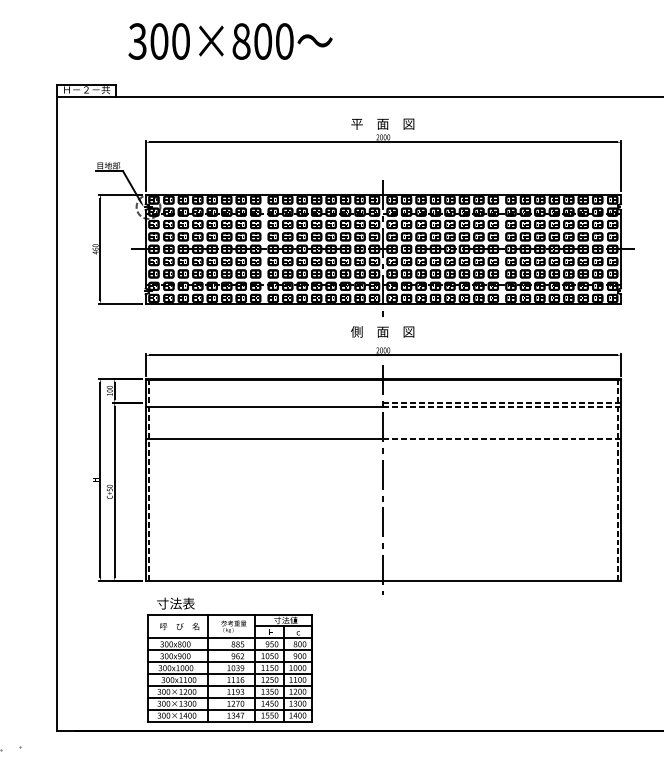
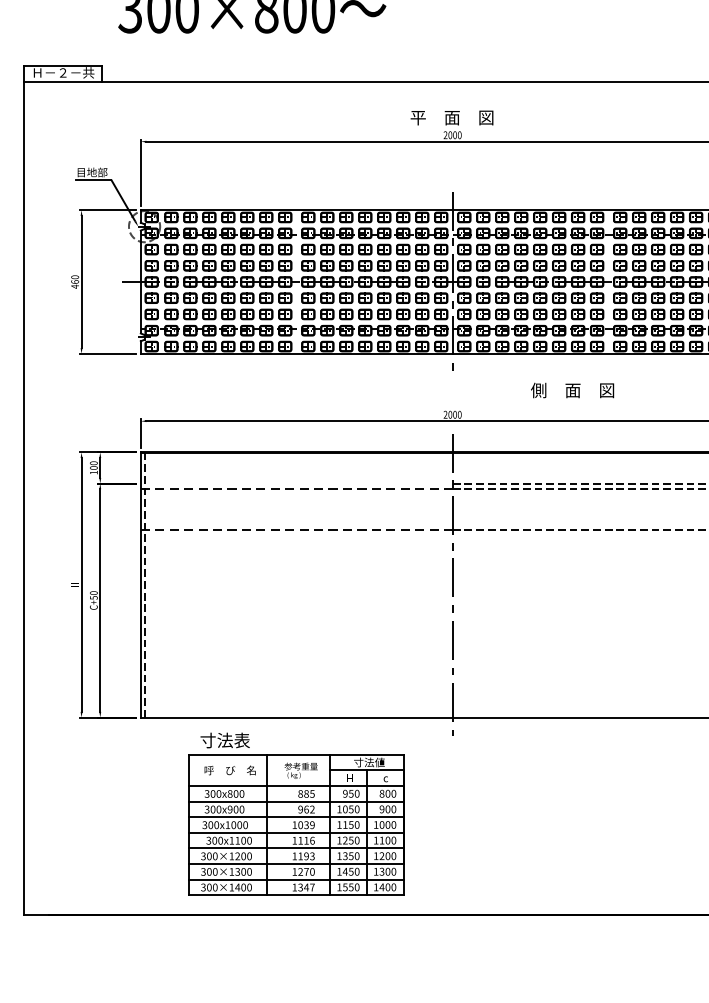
text: (382, 331) -> (572, 389), moved
line: (264, 406) -> (296, 488), solid -> dashed
line: (264, 438) -> (296, 530), solid -> dashed
part: (229, 659) -> (295, 813), moved

